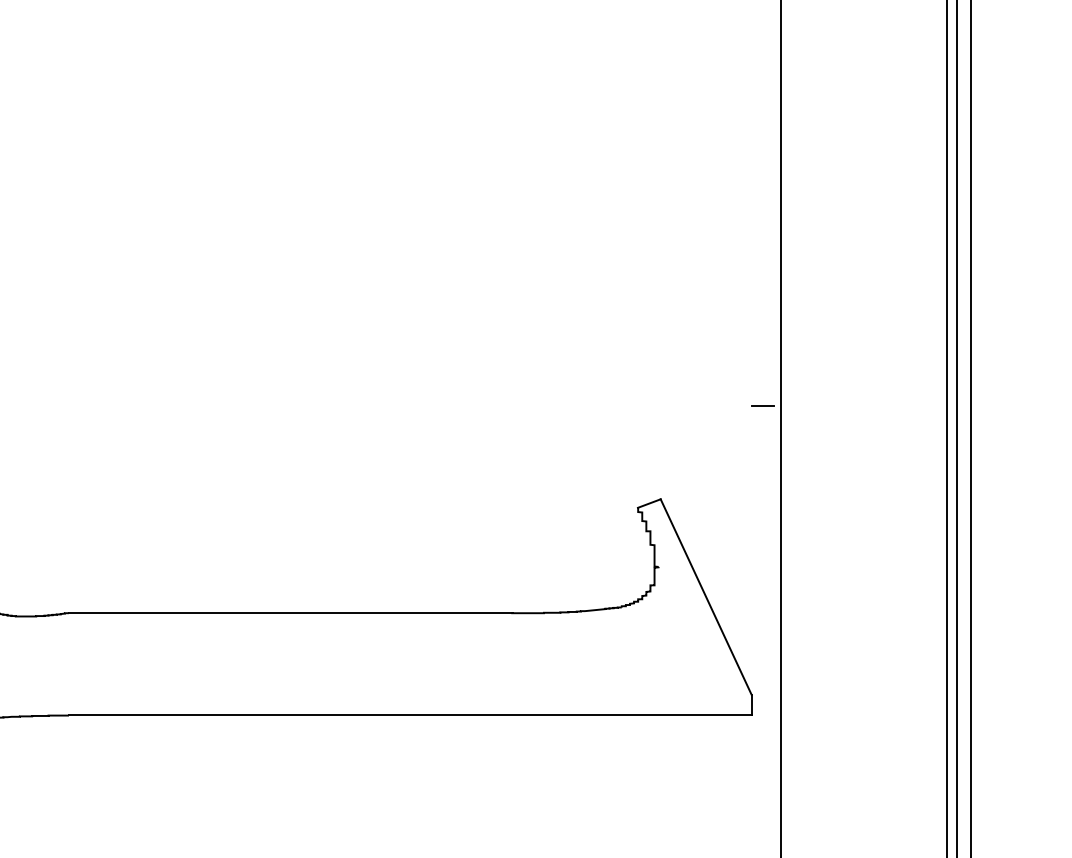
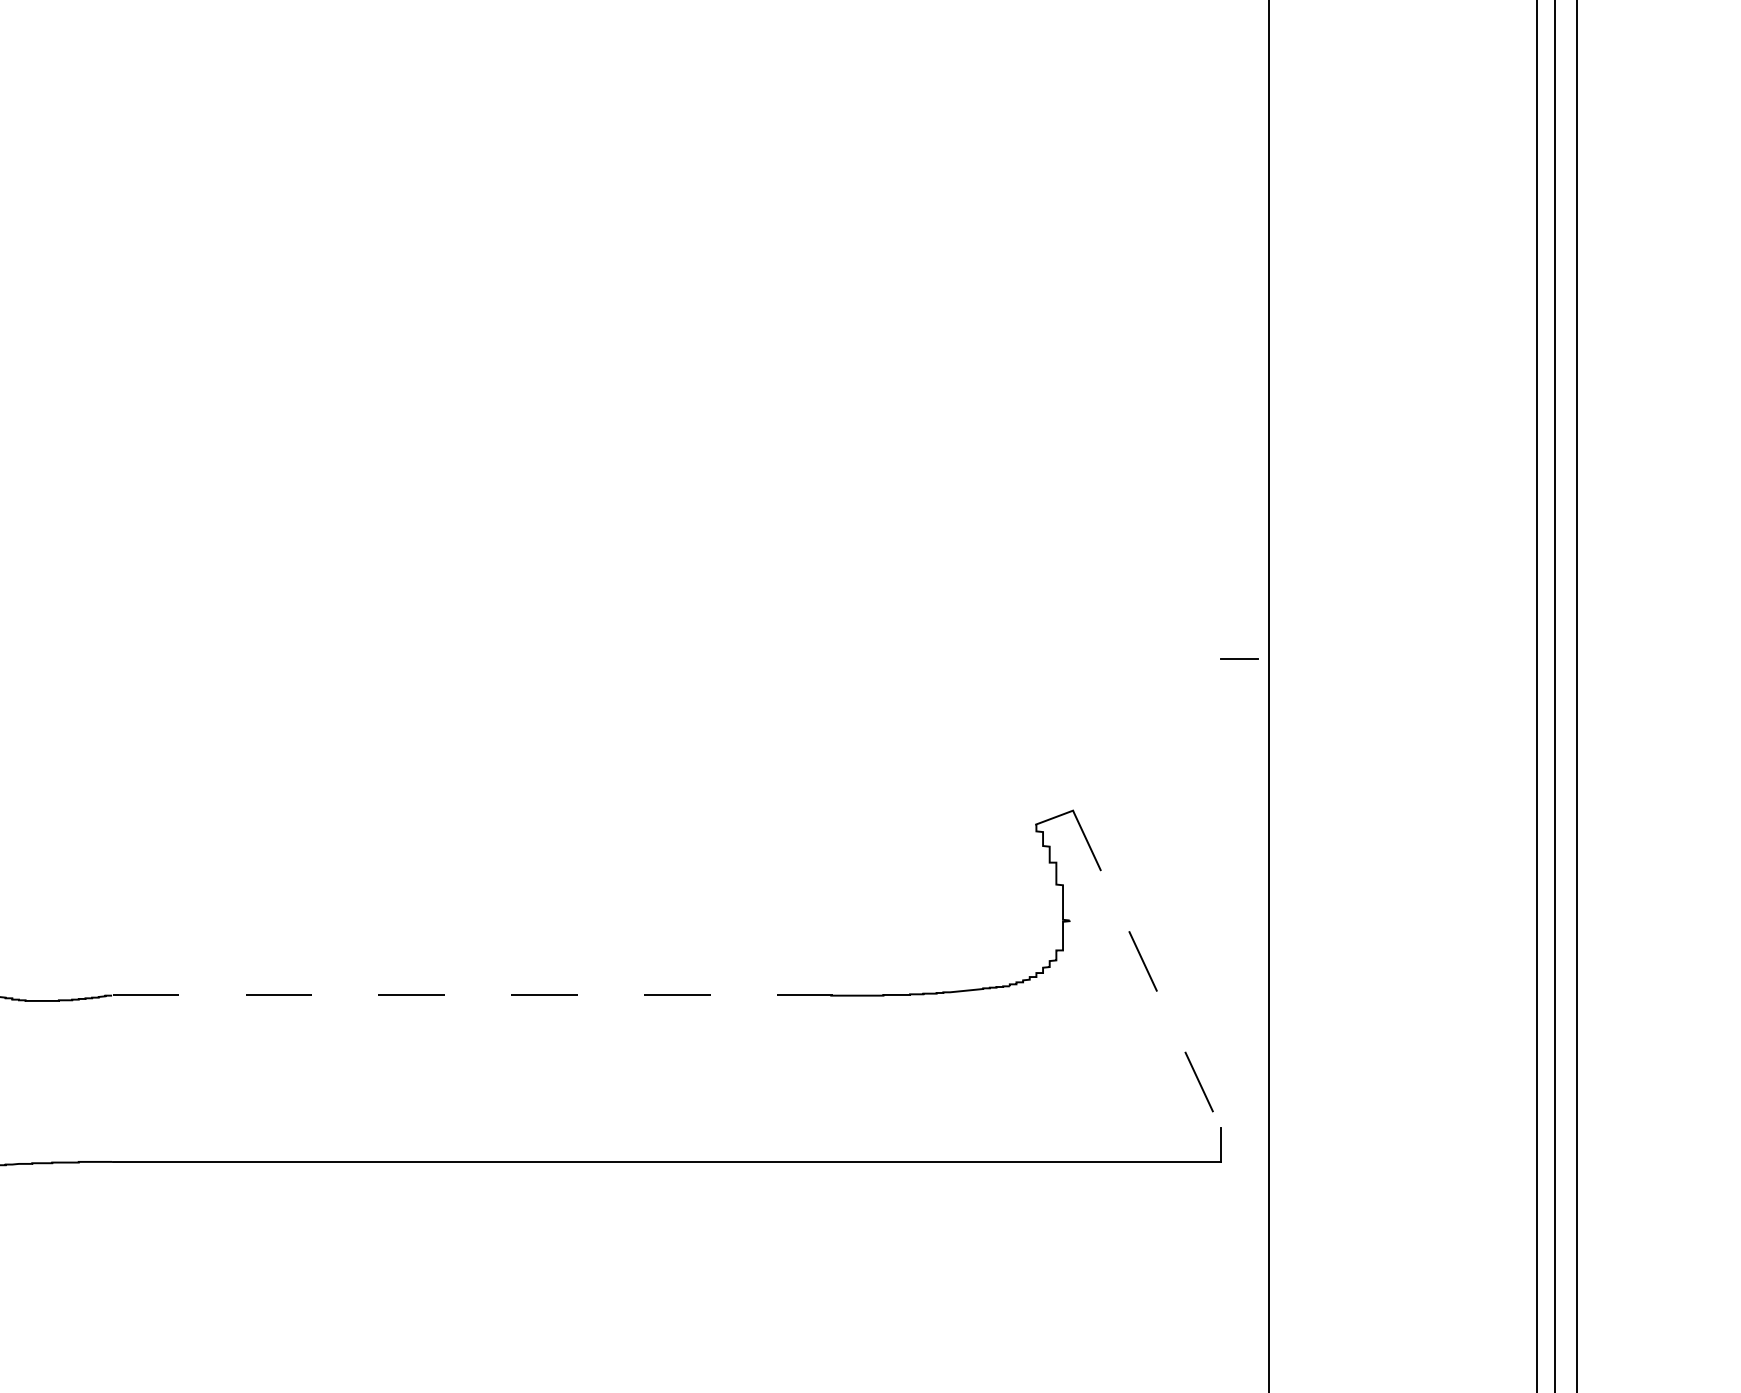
line: (706, 597) -> (1147, 970), solid -> dashed
line: (291, 613) -> (473, 996), solid -> dashed

